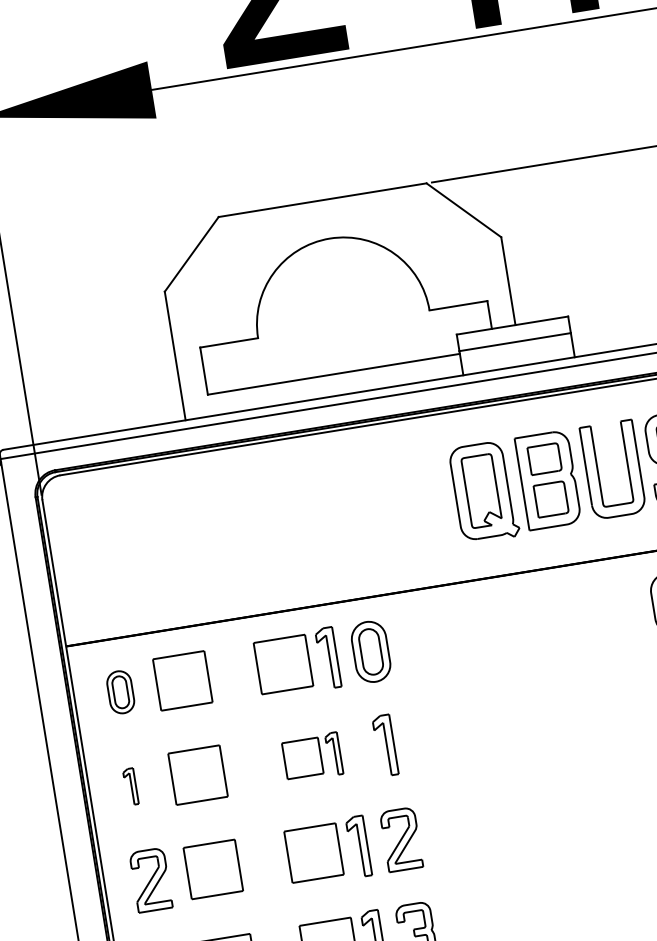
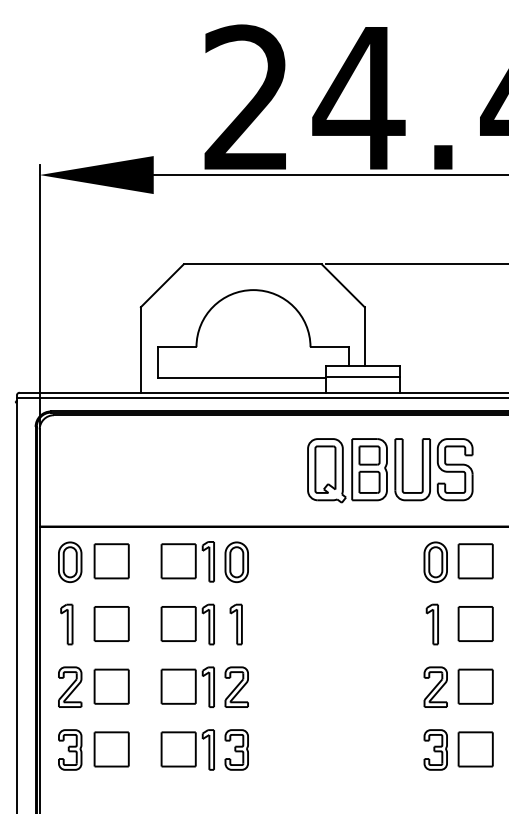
part: (120, 691) -> (70, 561), size x1.43
part: (312, 757) -> (187, 624), size x1.43
part: (130, 786) -> (66, 624), size x1.67

